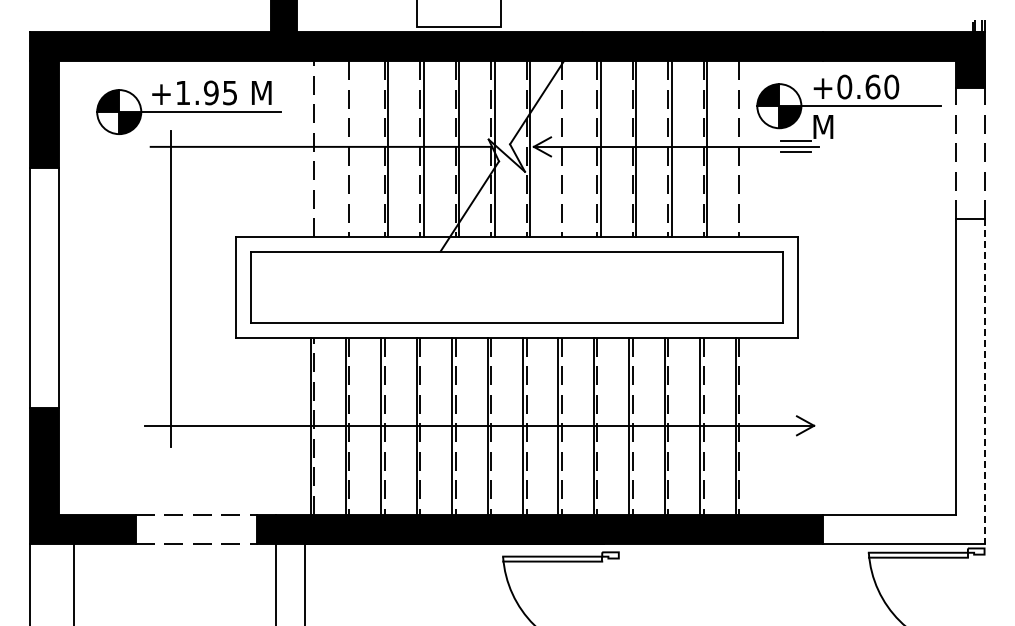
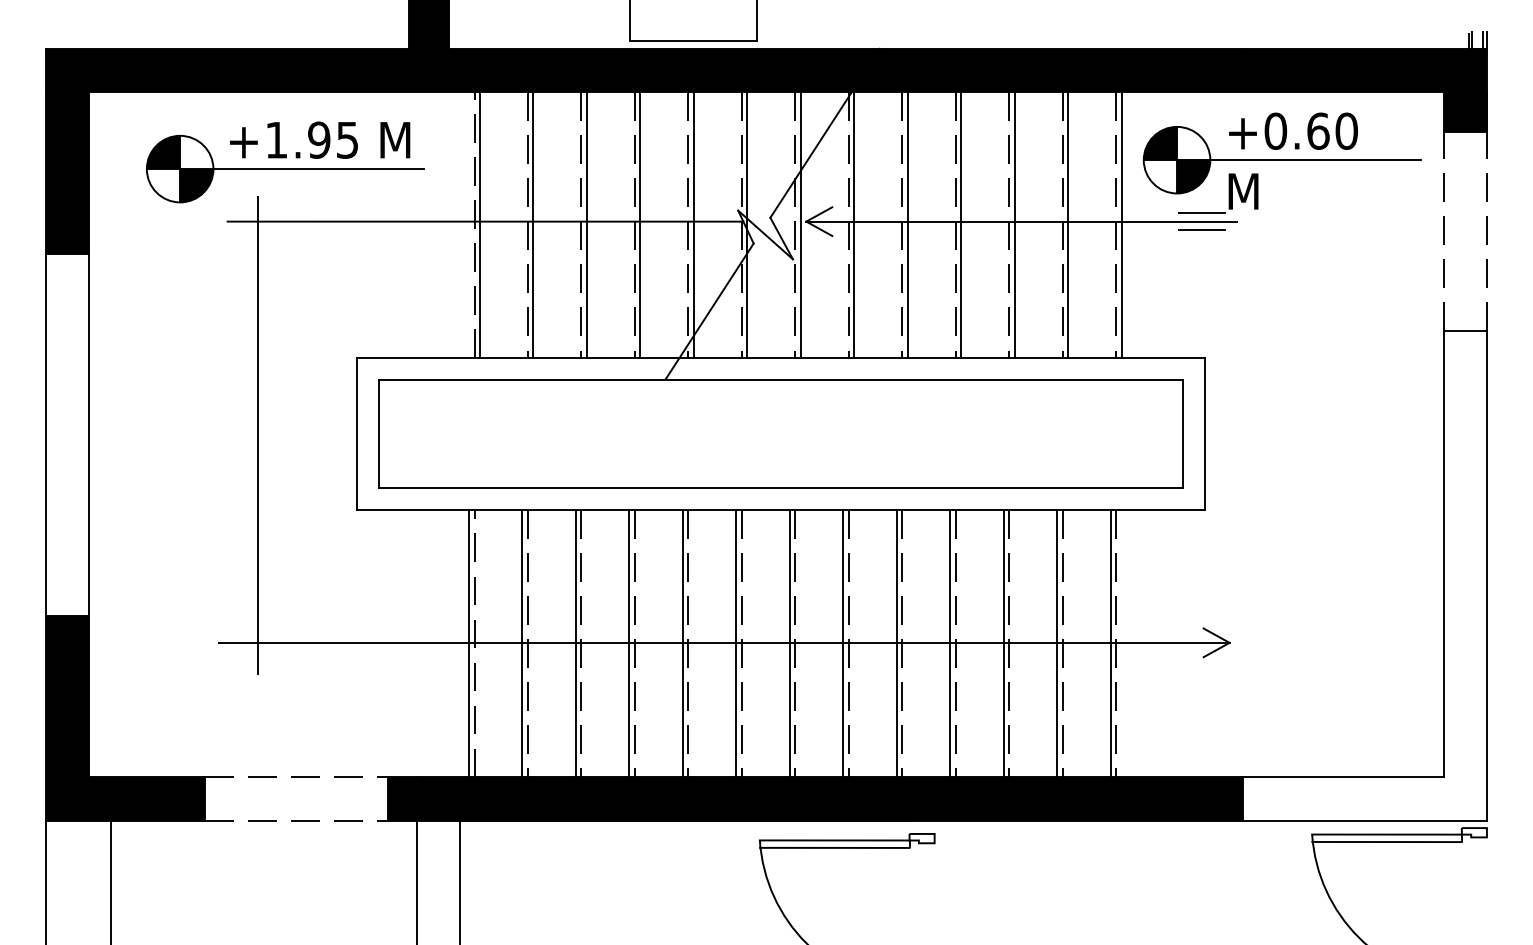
line: (317, 149) -> (479, 225), added
line: (352, 149) -> (532, 225), added
line: (565, 149) -> (854, 225), added
line: (742, 149) -> (1121, 225), added
line: (984, 381) -> (1486, 575), dashed -> solid

